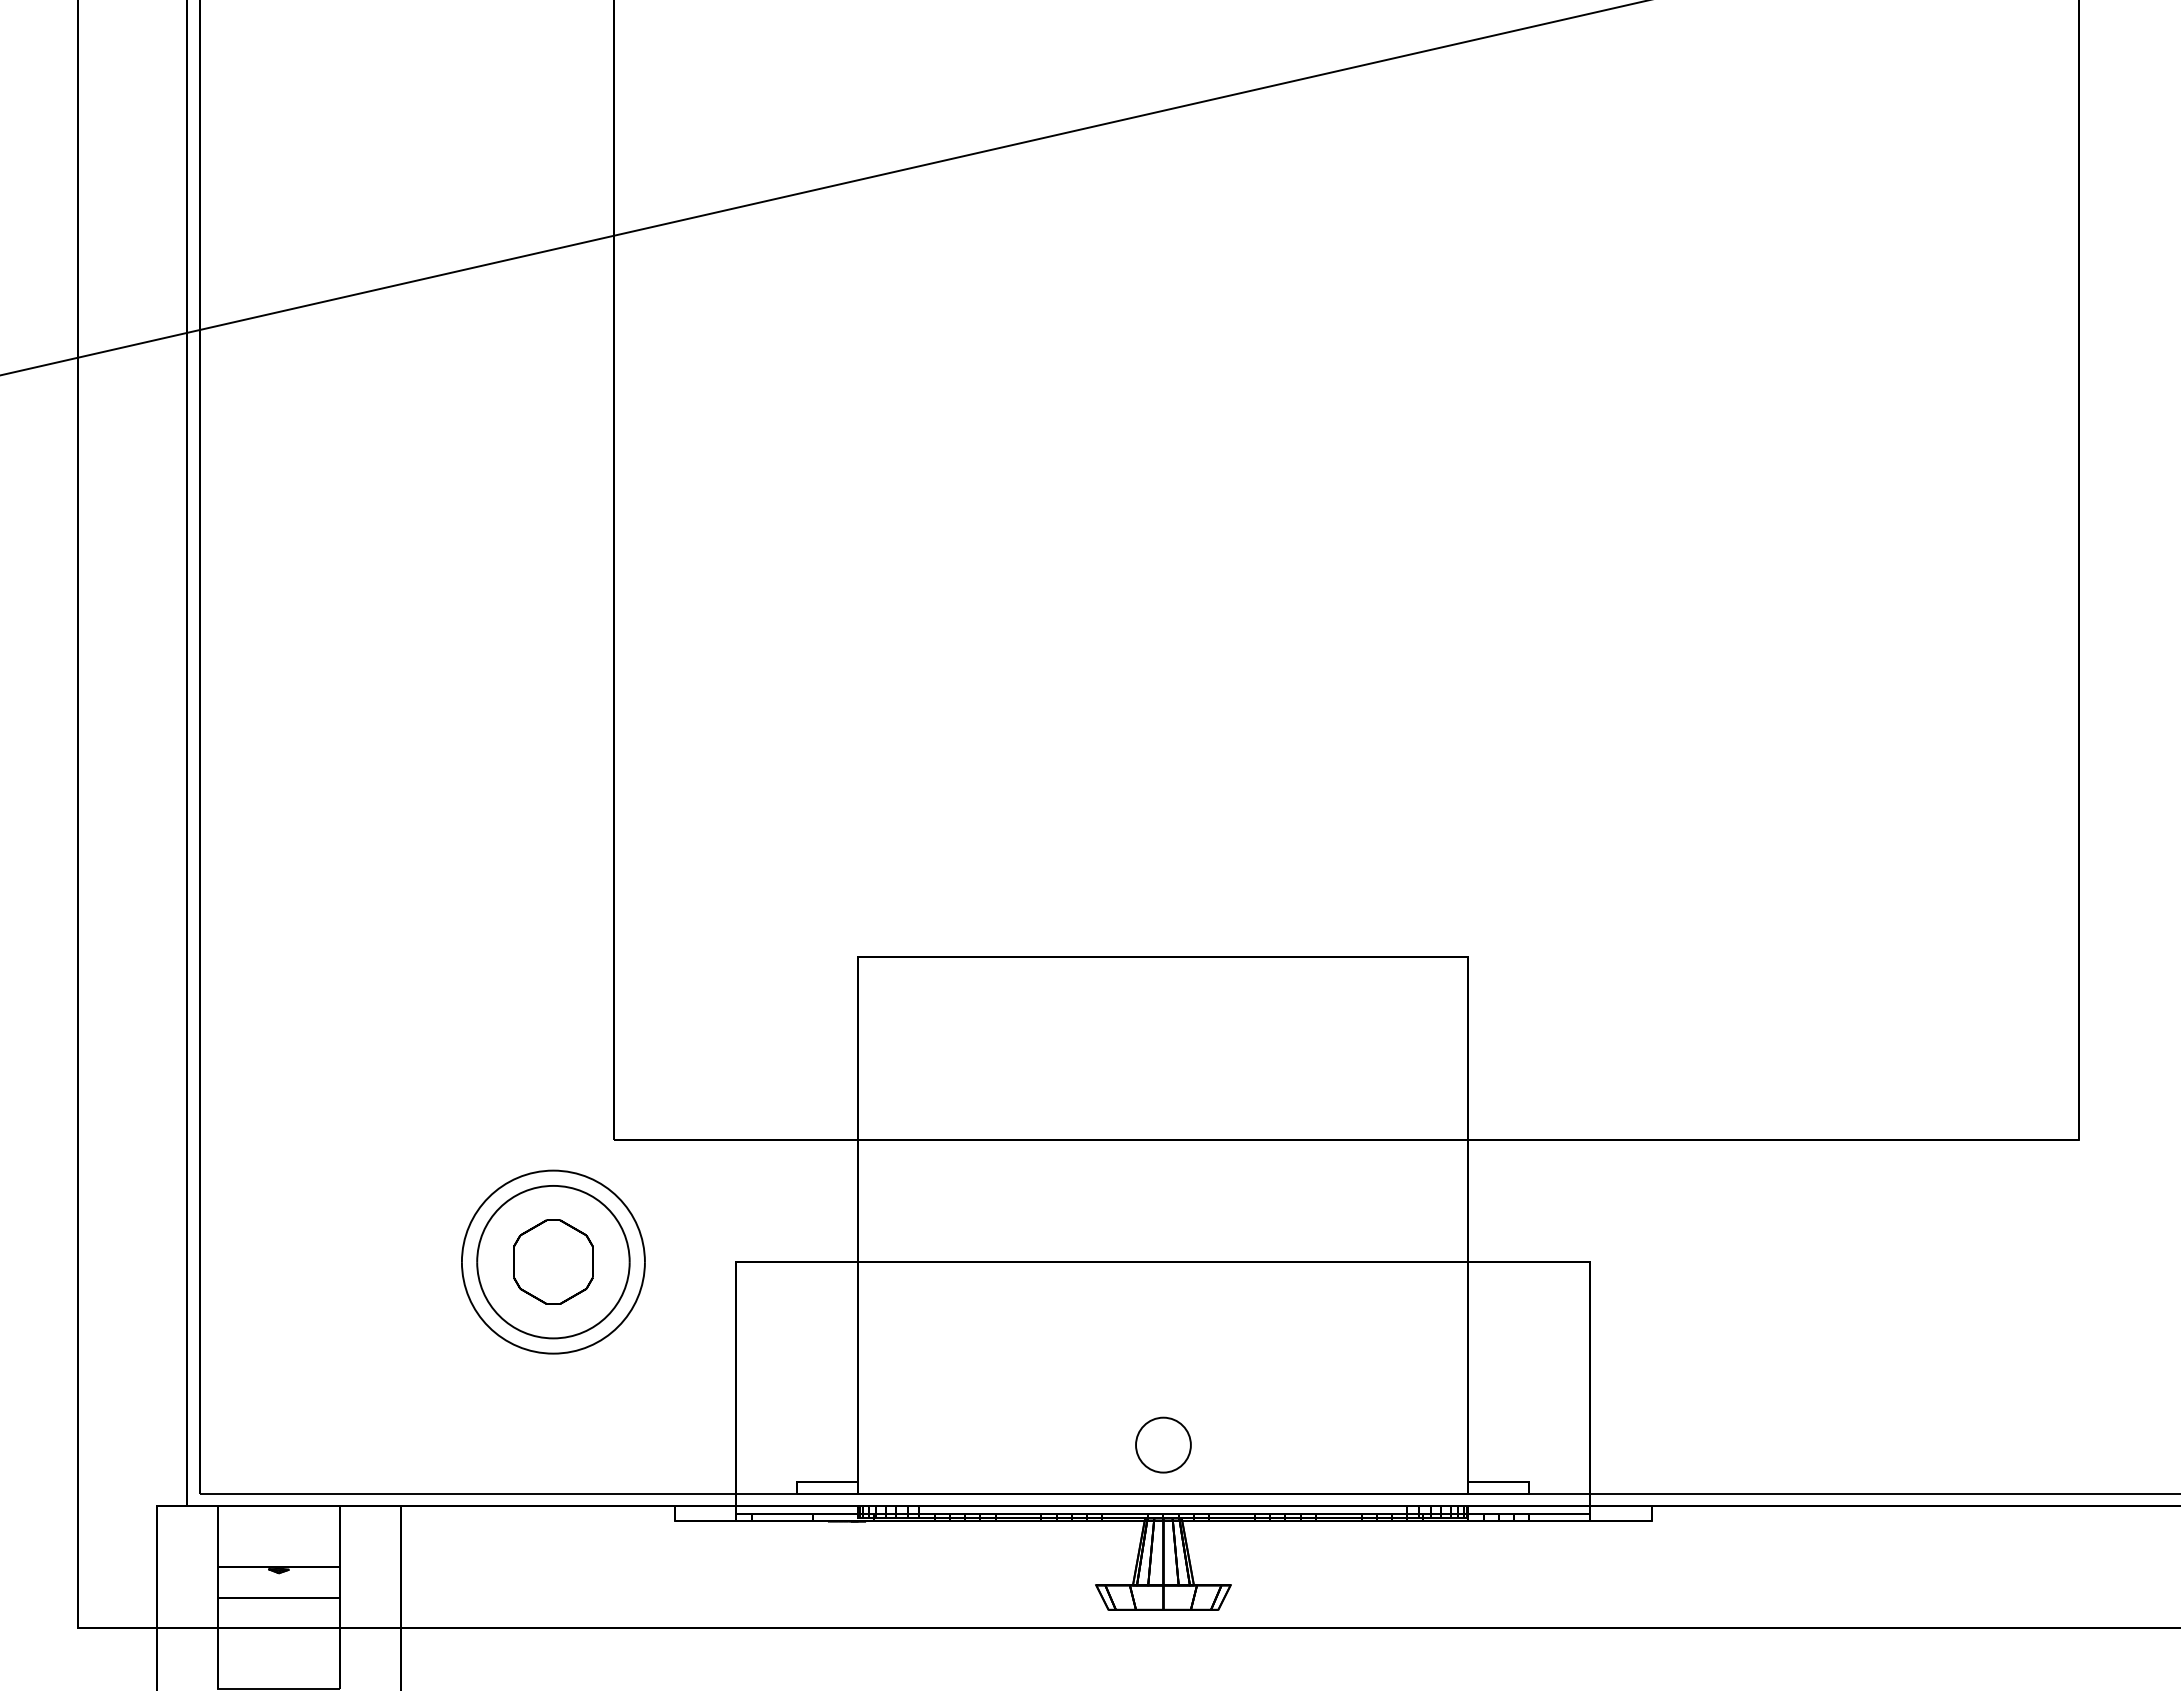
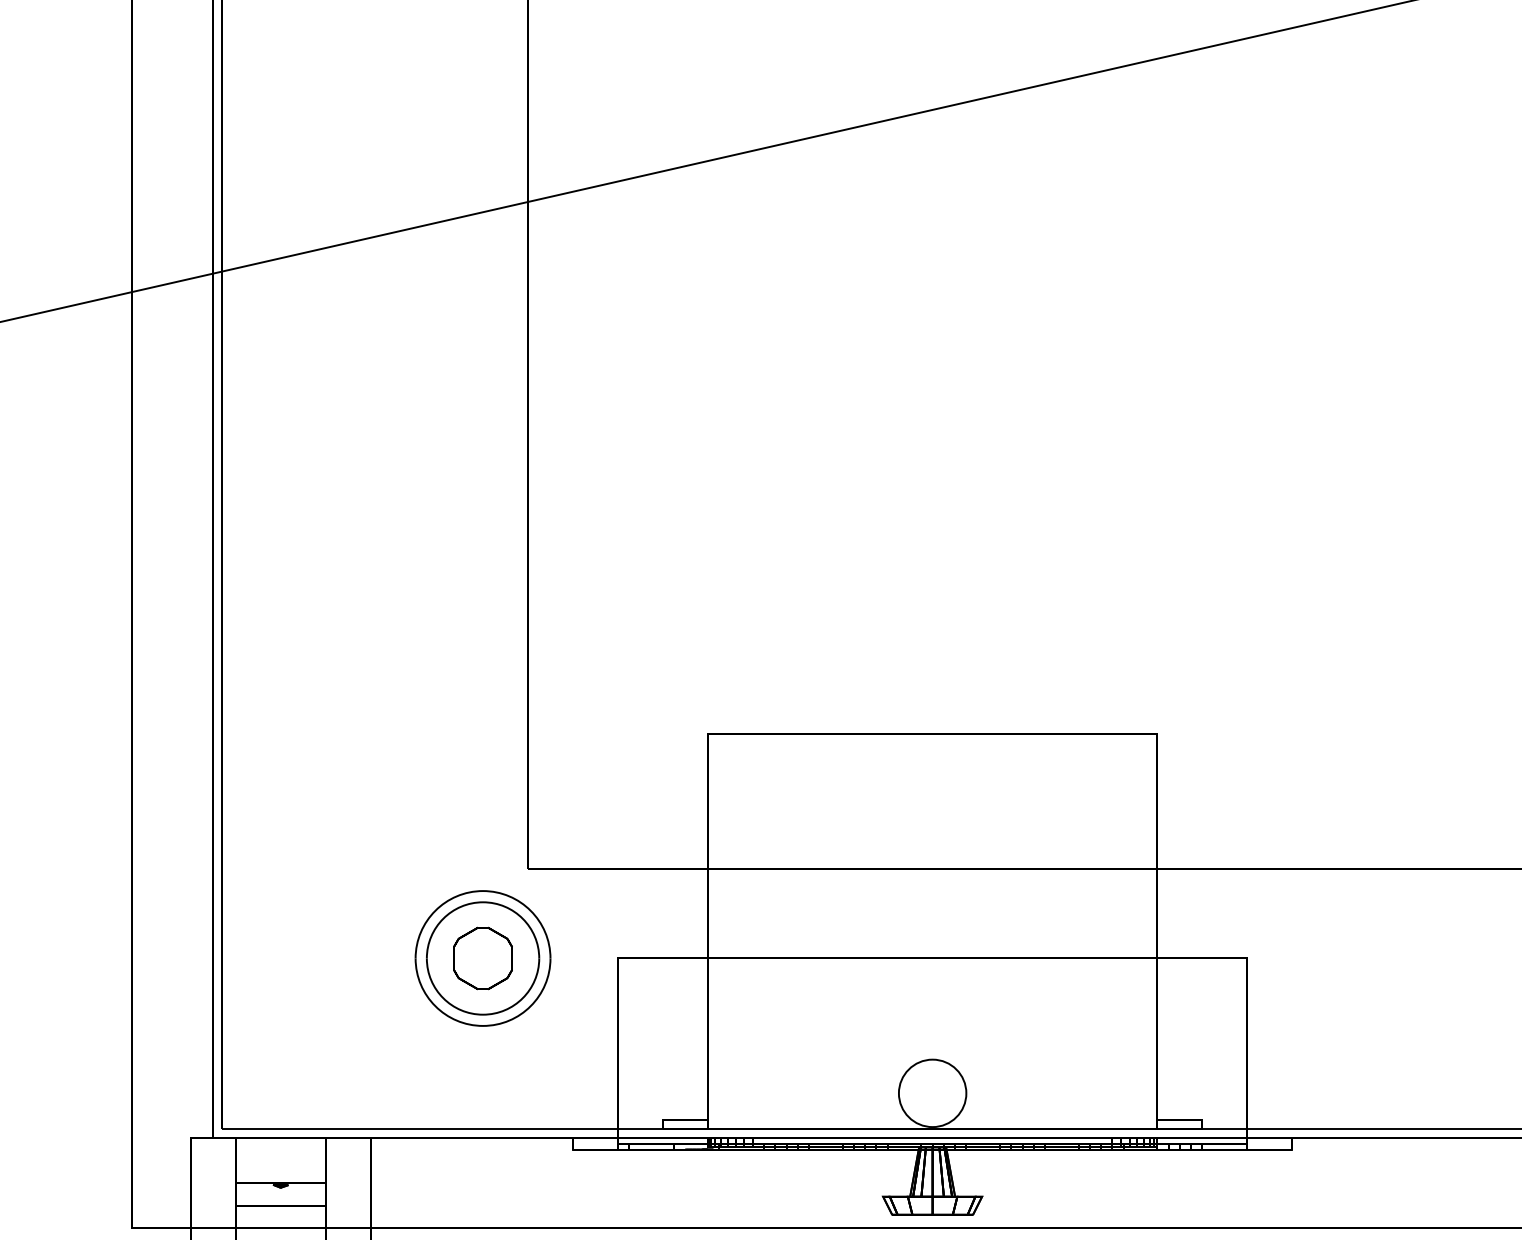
circle: (1163, 1444) -> (932, 1092), size x1.67

